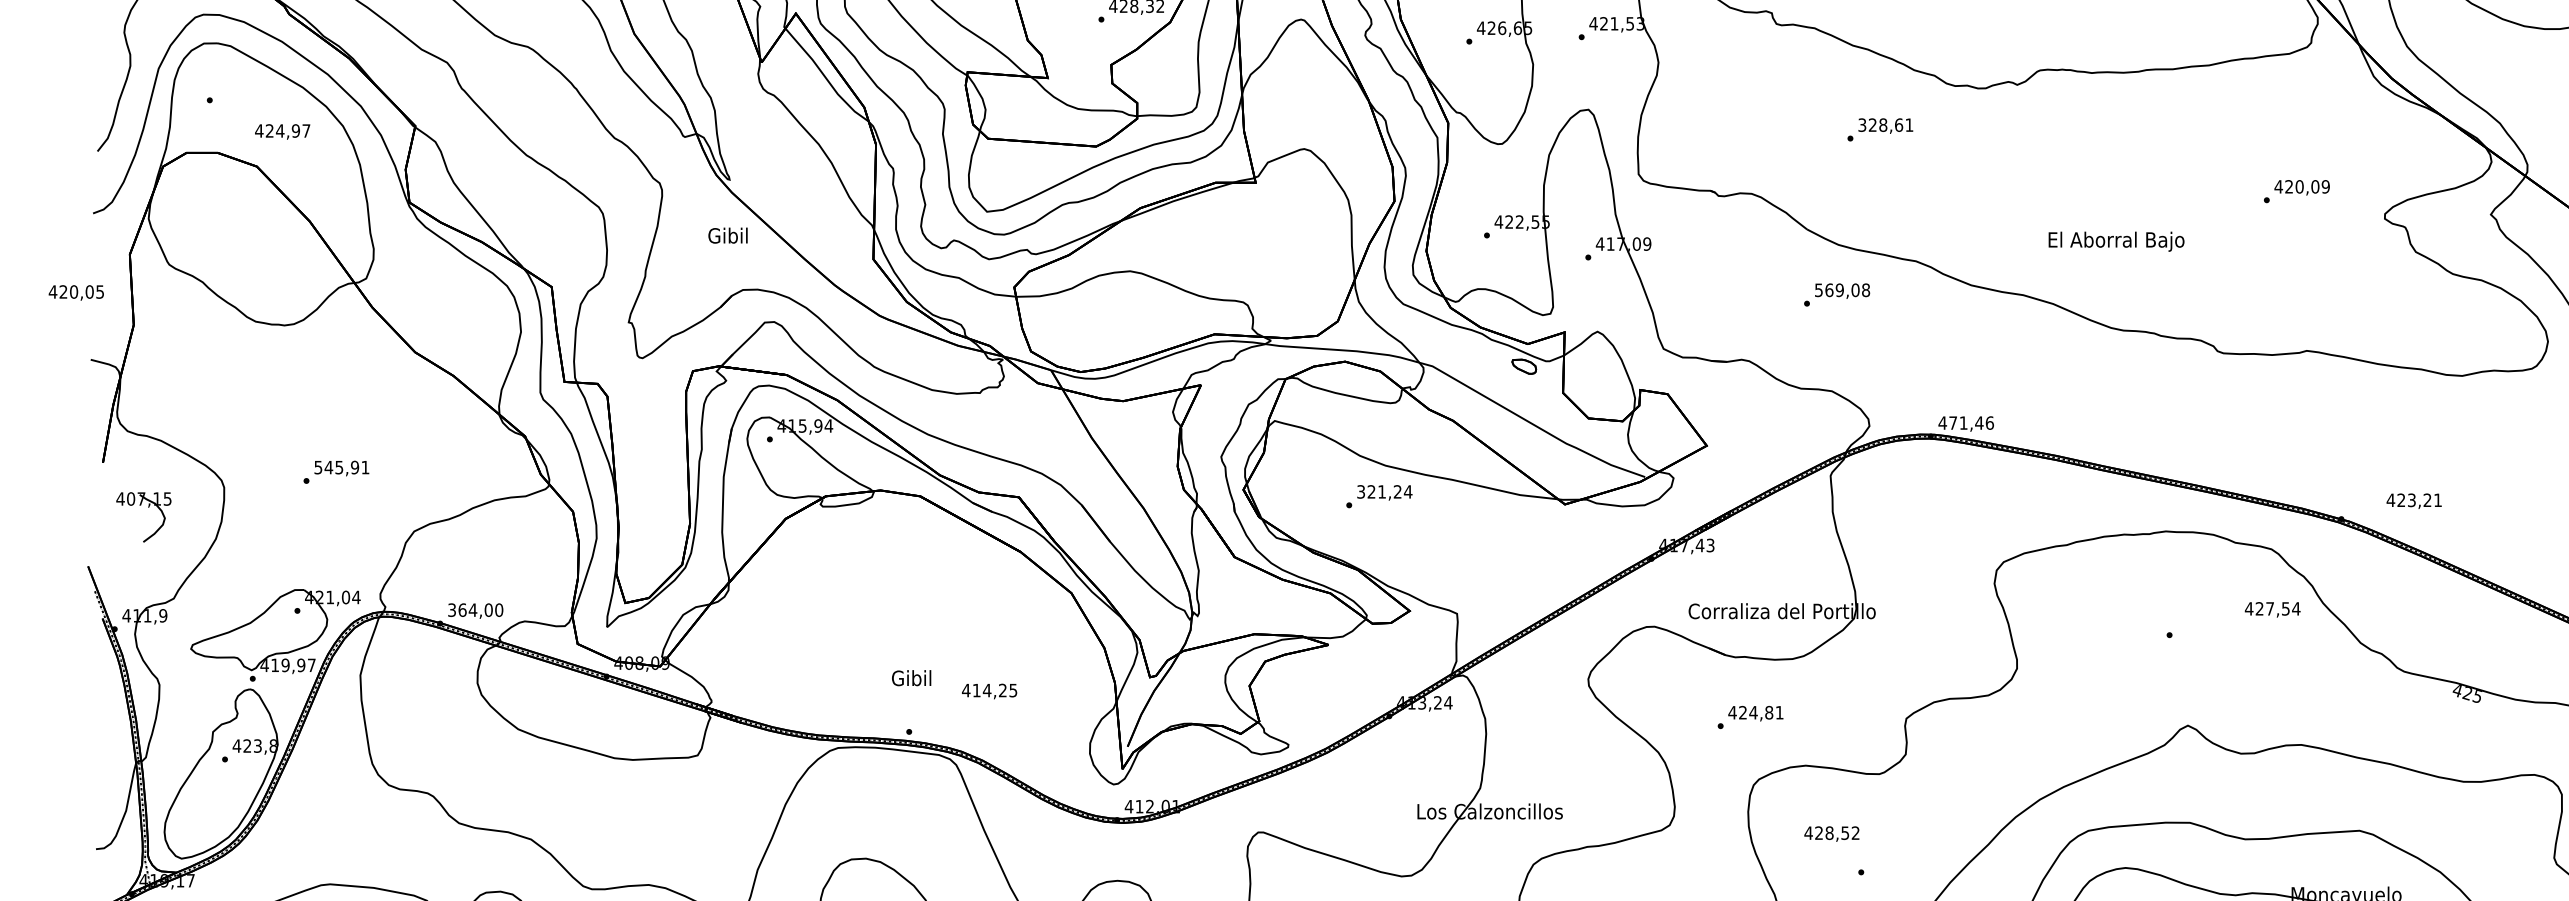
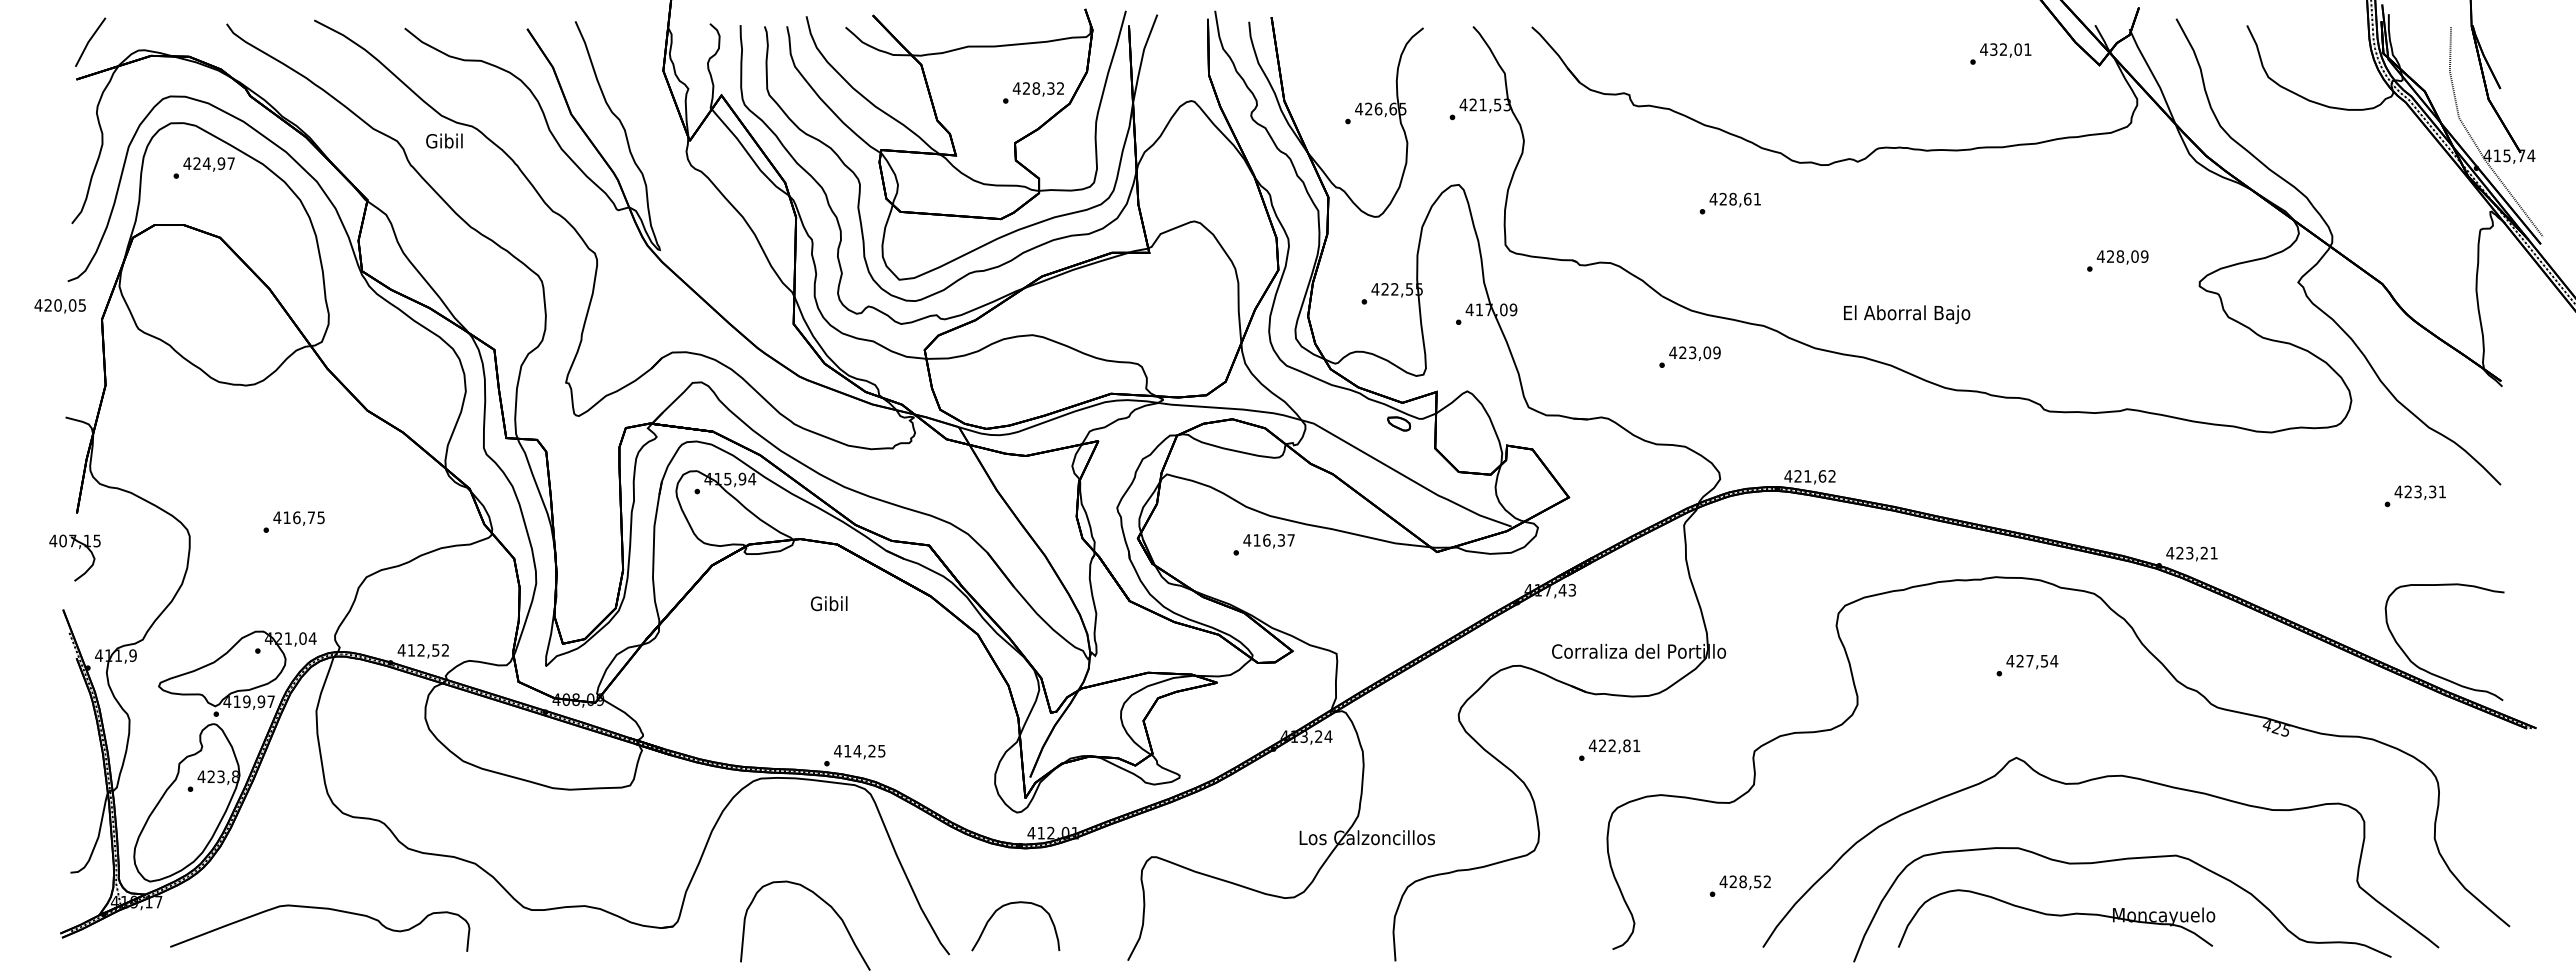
text: (1862, 124) -> (1713, 198), 328,61 -> 428,61
text: (281, 131) -> (208, 164), moved
text: (2299, 186) -> (2120, 256), 420,09 -> 428,09
text: (728, 235) -> (444, 140), moved
text: (2117, 241) -> (1907, 314), moved
text: (1841, 289) -> (1694, 352), 569,08 -> 423,09
text: (75, 293) -> (59, 306), moved
text: (1971, 423) -> (1815, 476), 471,46 -> 421,62
text: (341, 467) -> (298, 517), 545,91 -> 416,75
text: (1384, 492) -> (1269, 540), 321,24 -> 416,37
text: (2413, 500) -> (2191, 553), moved
part: (148, 508) -> (79, 549), moved
text: (2272, 609) -> (2032, 661), moved
text: (475, 610) -> (423, 650), 364,00 -> 412,52
text: (911, 677) -> (829, 603), moved
text: (989, 690) -> (859, 751), moved
text: (1753, 712) -> (1612, 745), 424,81 -> 422,81
text: (1831, 833) -> (1744, 882), moved

